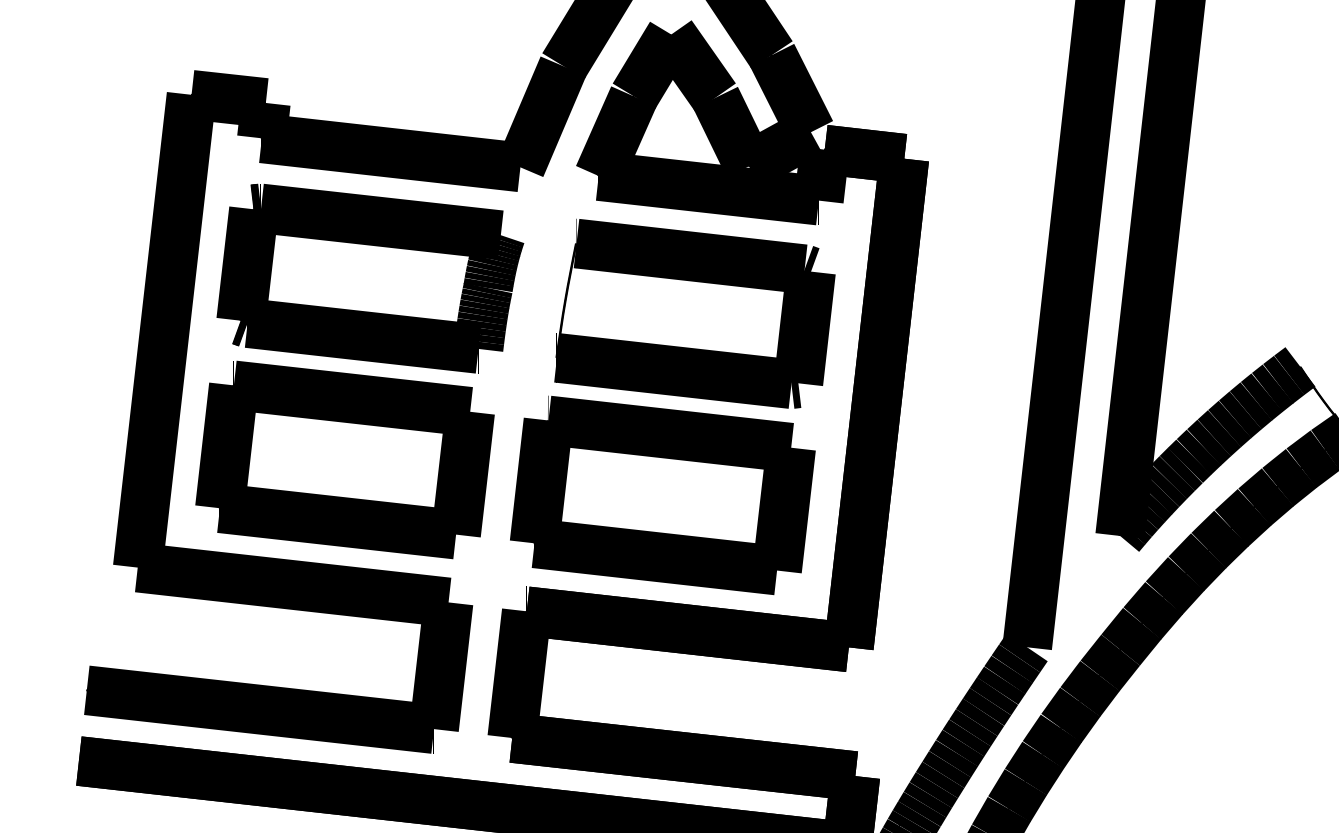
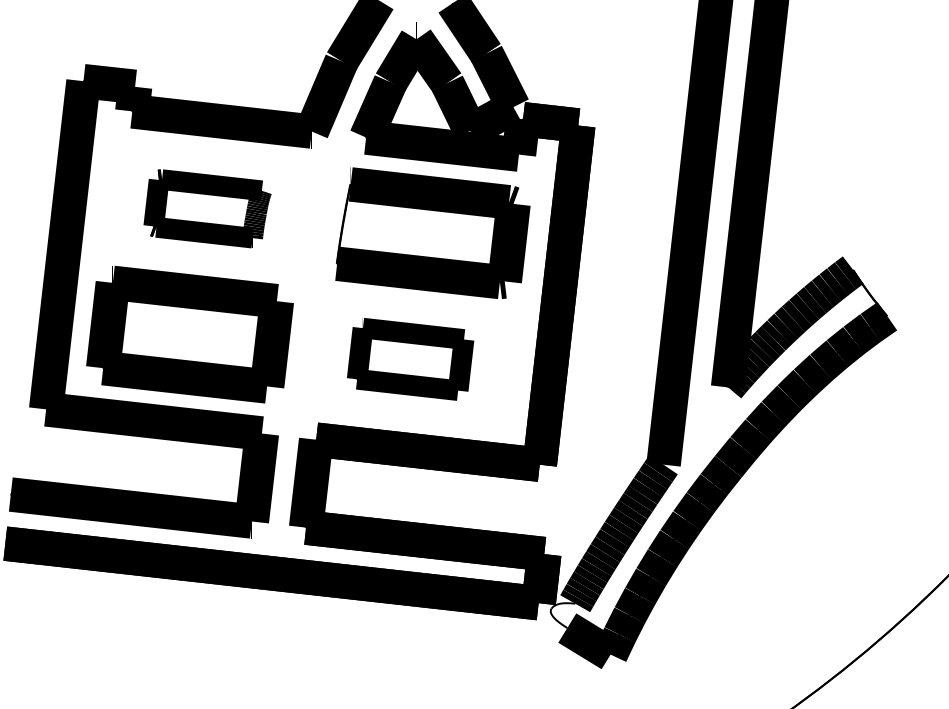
part: (370, 278) -> (207, 208), size x0.6
part: (662, 495) -> (410, 359), size x0.6

